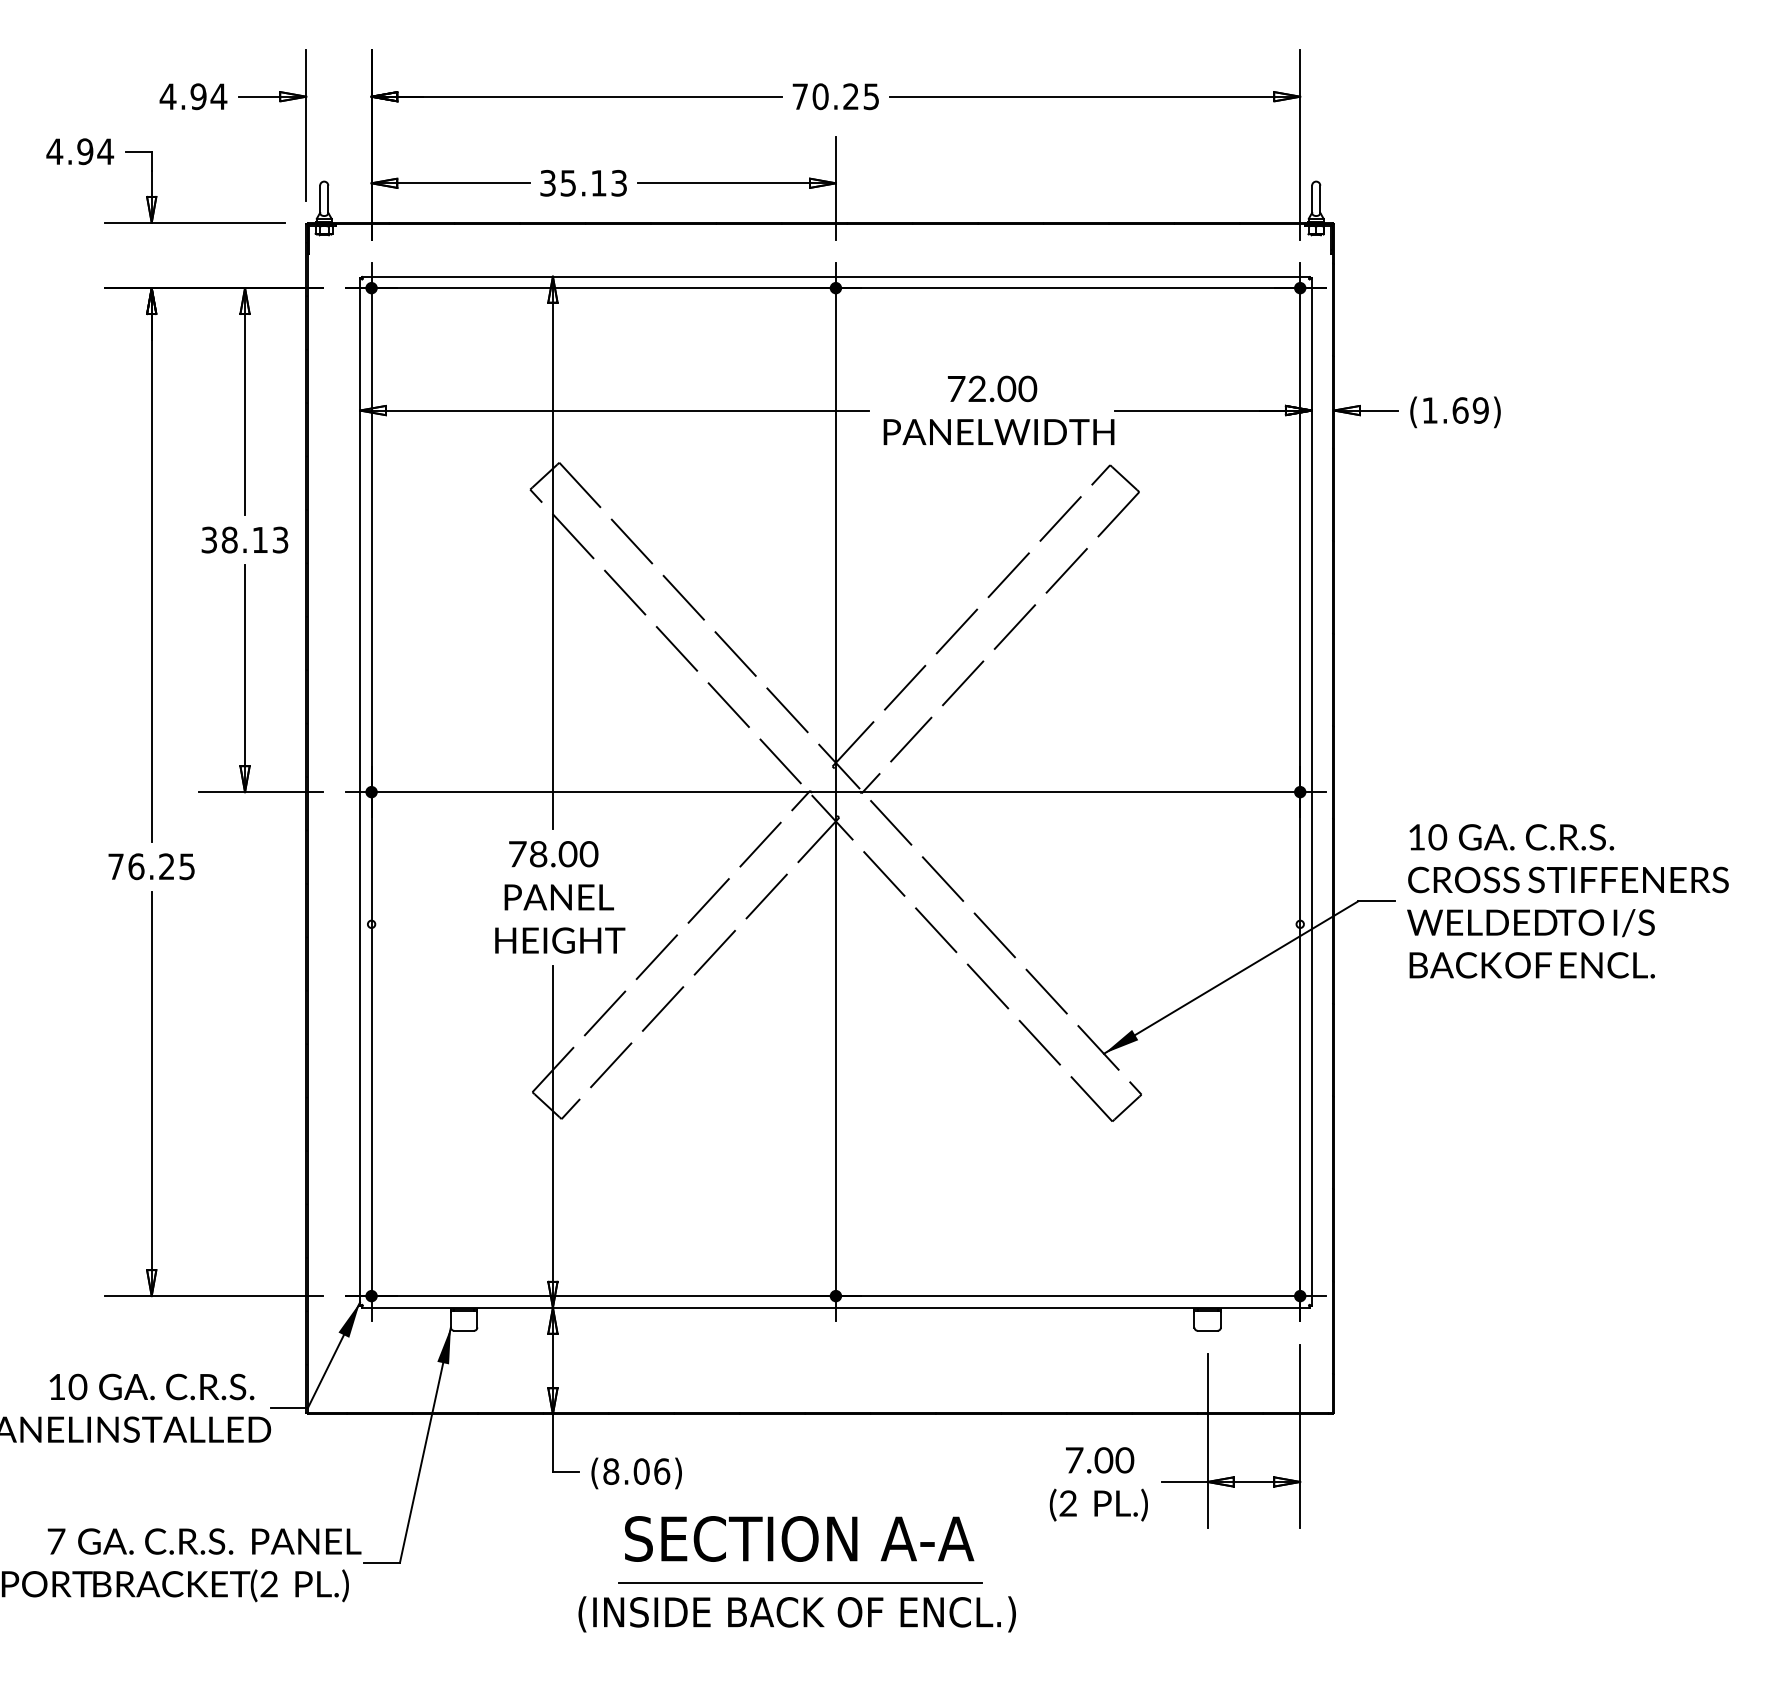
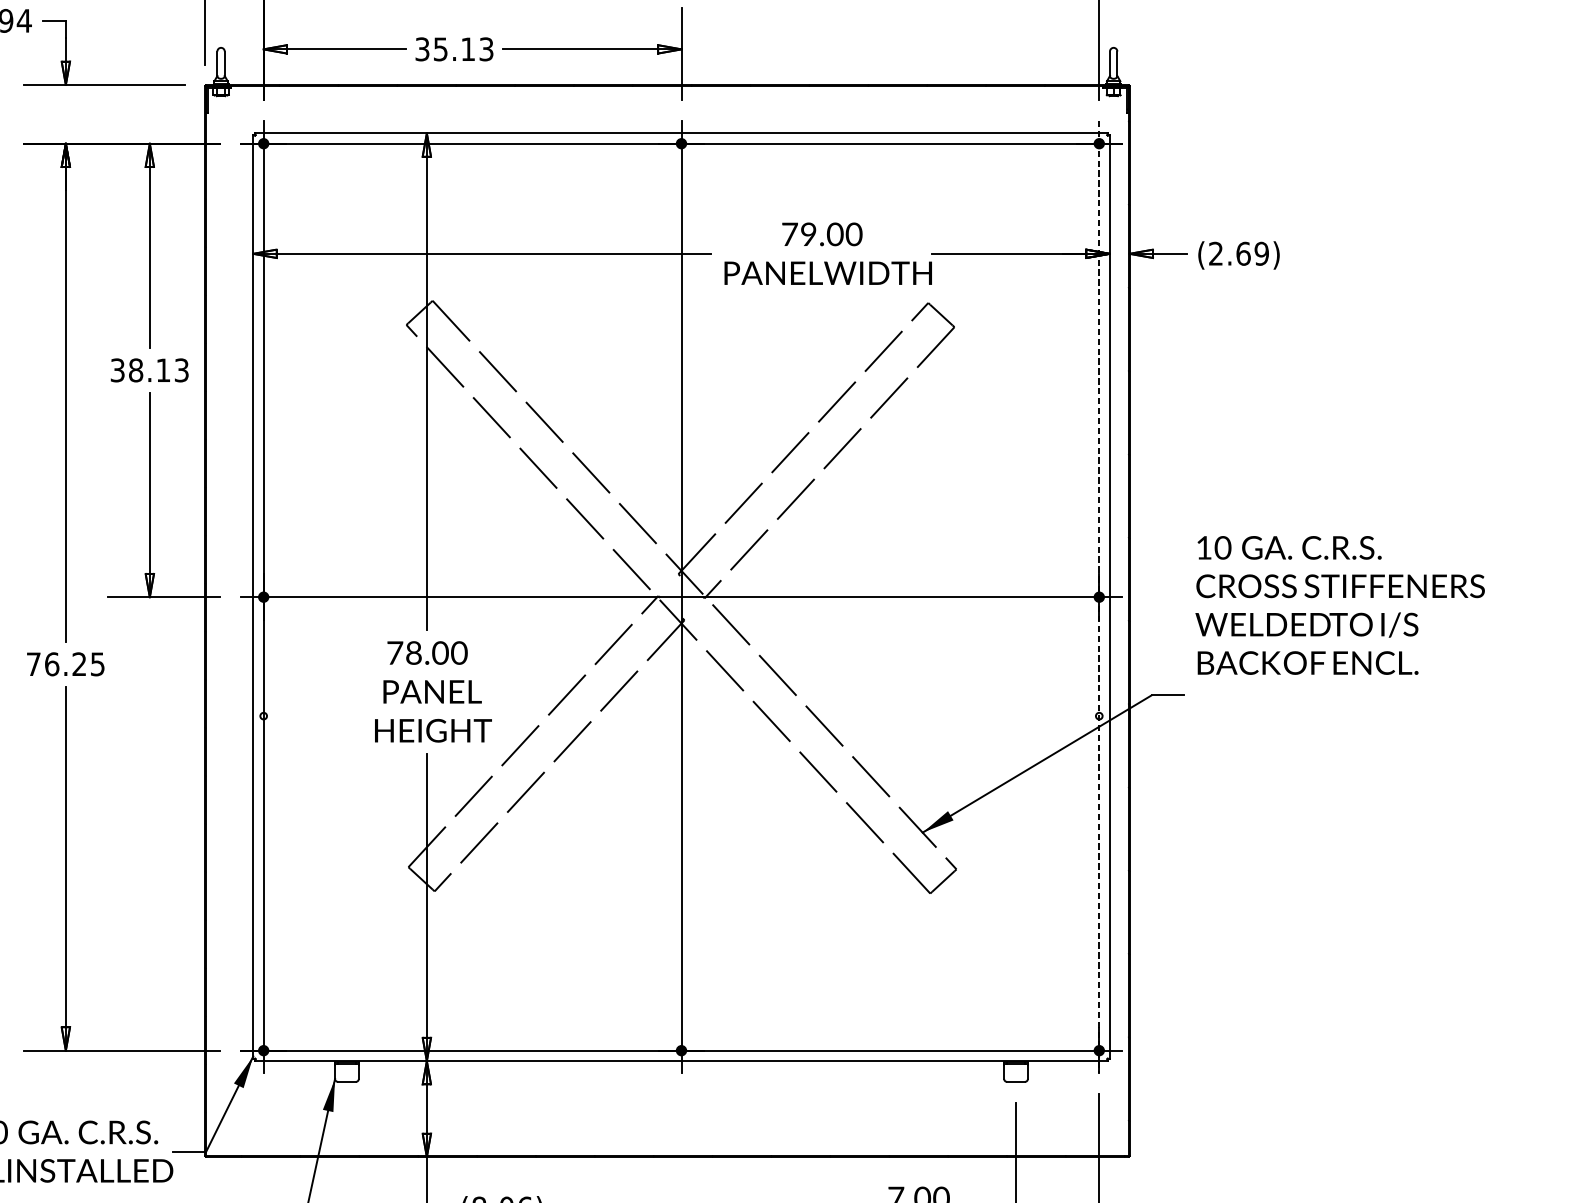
text: (976, 388) -> (807, 234), 72.00 -> 79.00
text: (1429, 410) -> (1215, 253), (1.69) -> (2.69)
line: (1300, 792) -> (1099, 597), solid -> dashed
text: (1567, 901) -> (1339, 605), moved

